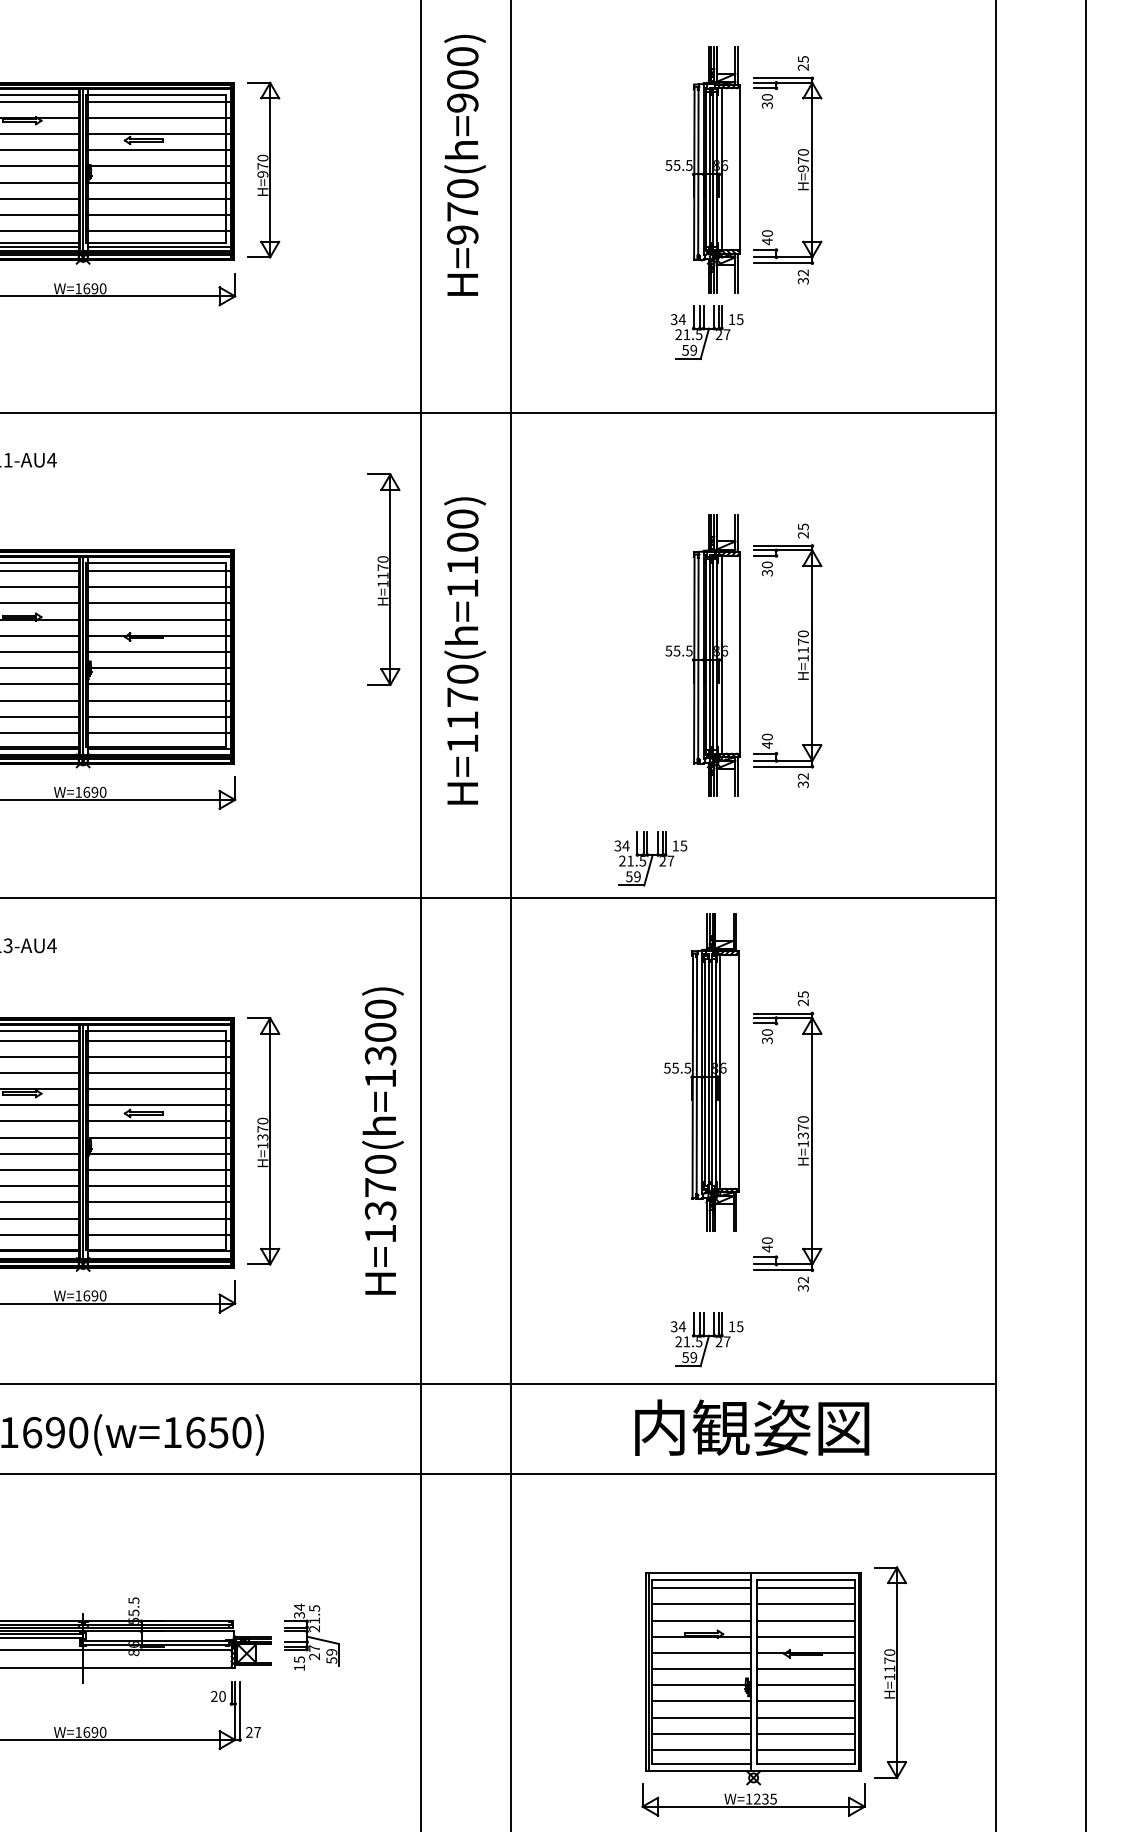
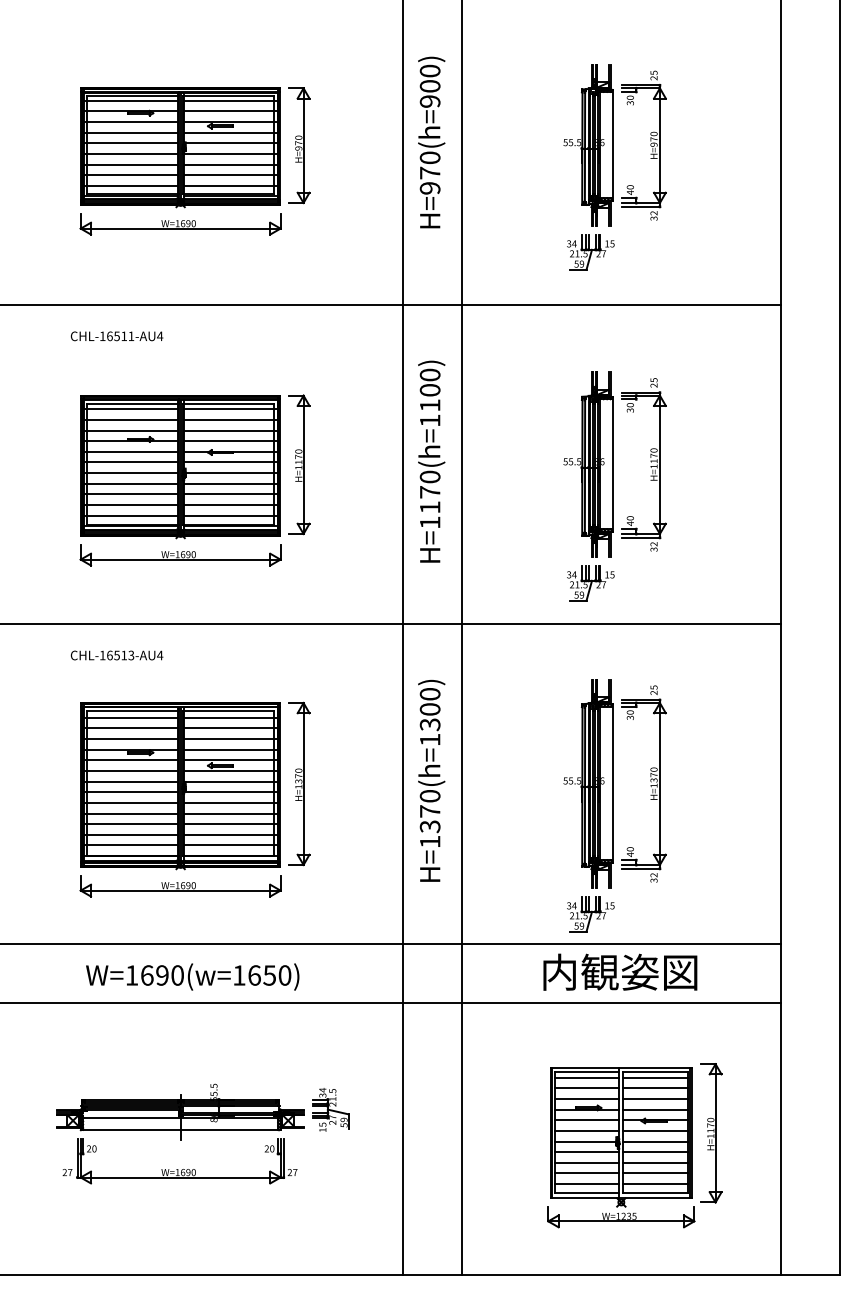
part: (384, 579) -> (299, 464), moved
part: (650, 859) -> (590, 583), moved
part: (702, 1072) -> (588, 783), moved
text: (382, 1140) -> (431, 780), moved

